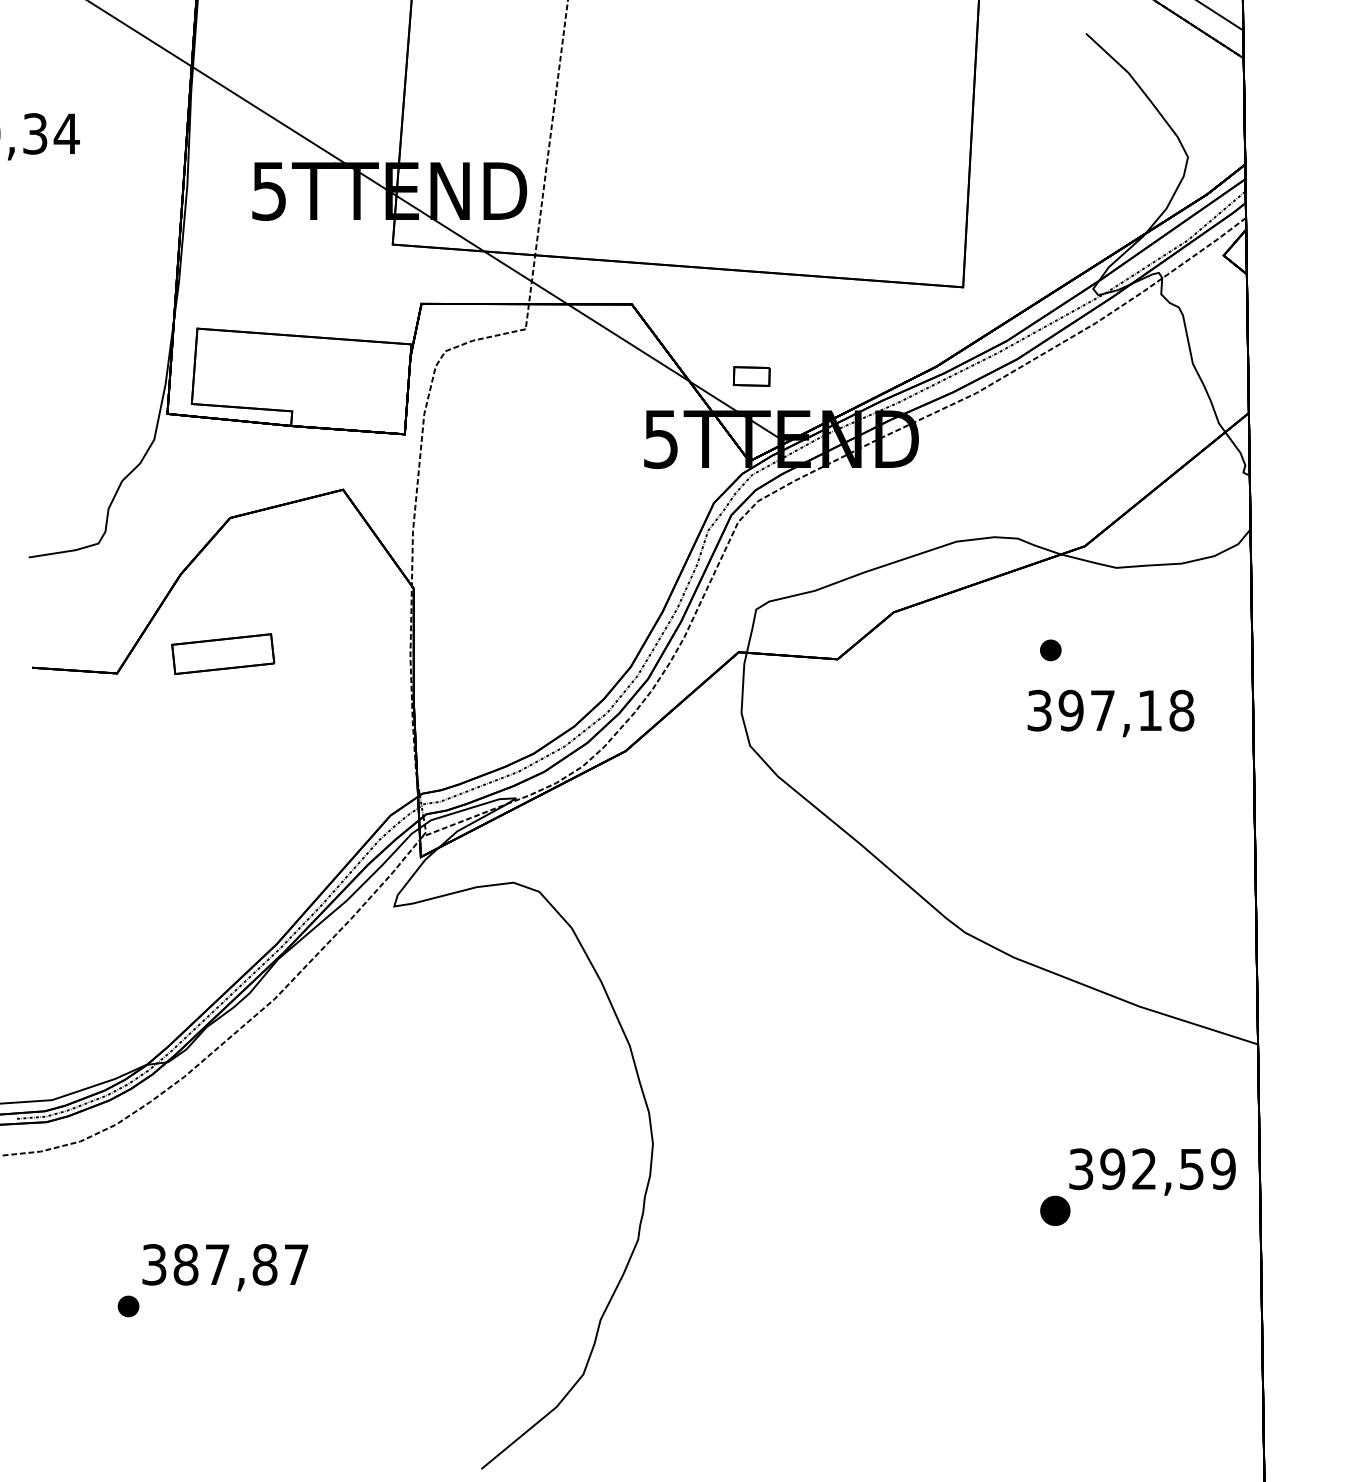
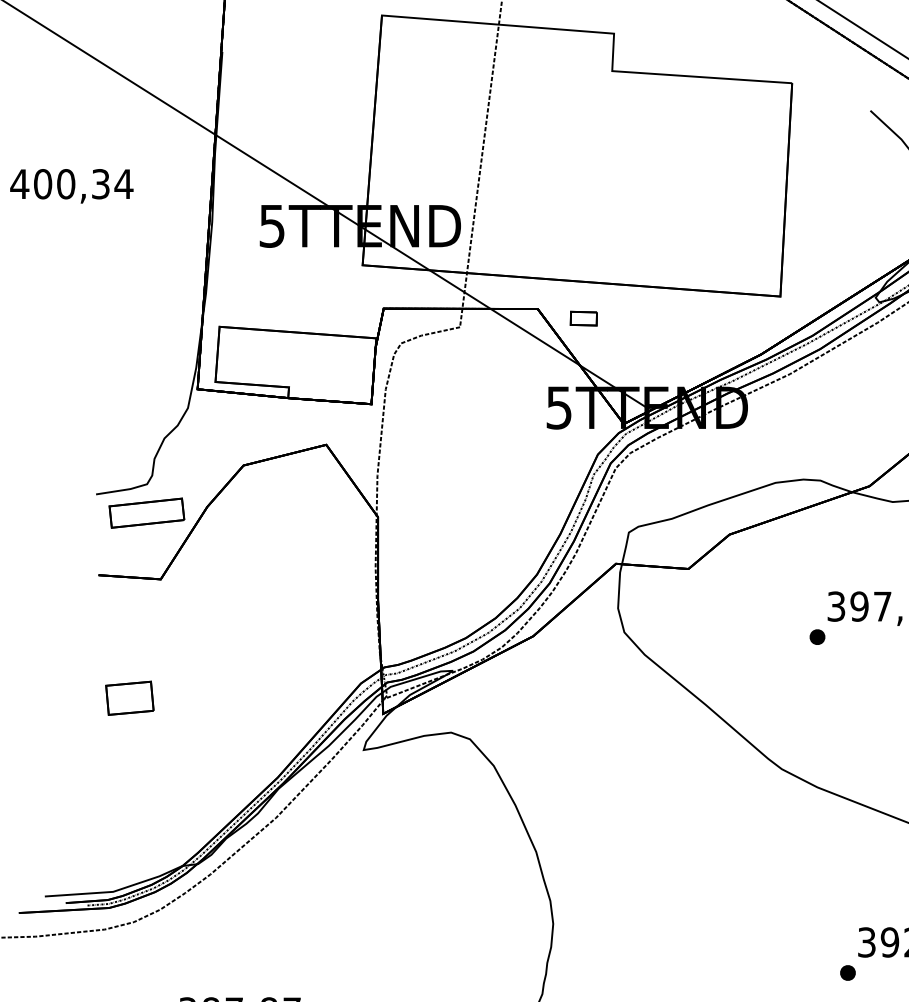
part: (751, 376) -> (583, 318), moved
part: (1050, 650) -> (817, 637), moved
part: (223, 653) -> (147, 512), moved
part: (74, 835) -> (129, 698), added
part: (1055, 1210) -> (848, 972), size x0.71

